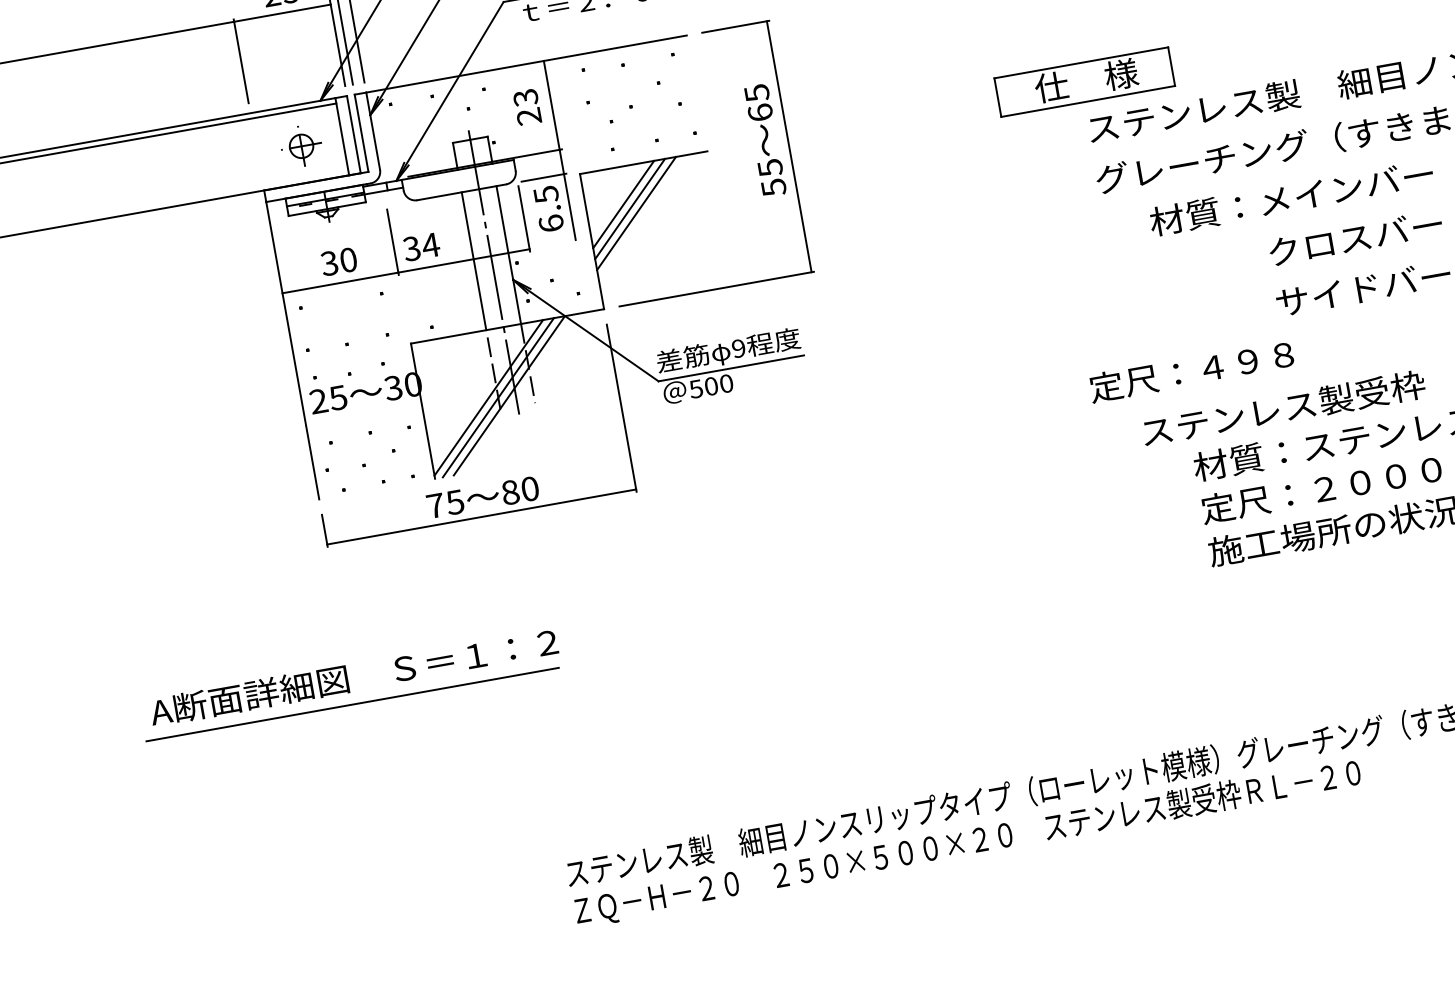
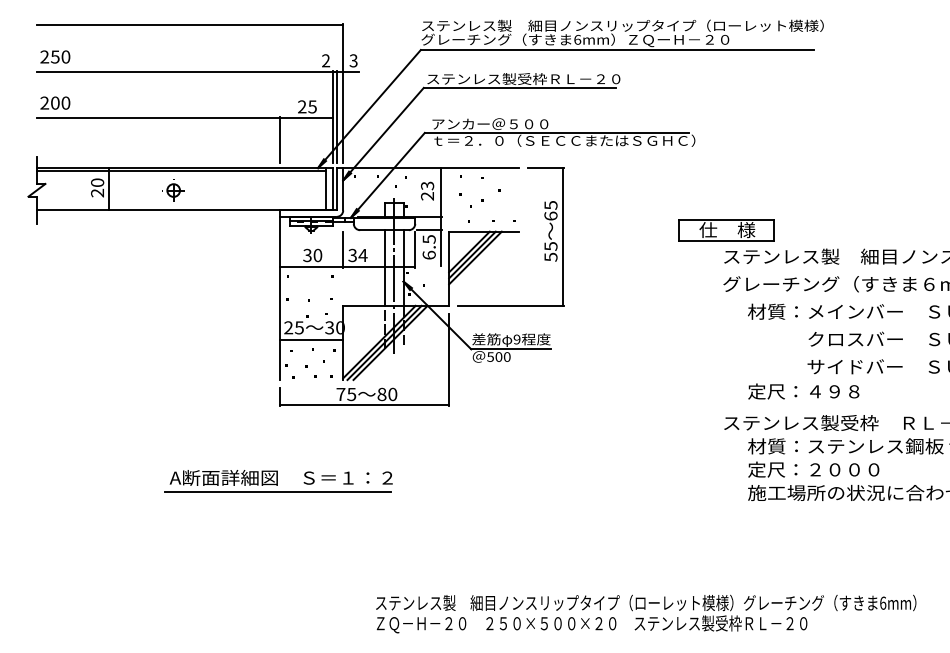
part: (301, 146) -> (173, 190), moved
text: (1191, 371) -> (803, 391), moved
line: (364, 415) -> (311, 339), added

